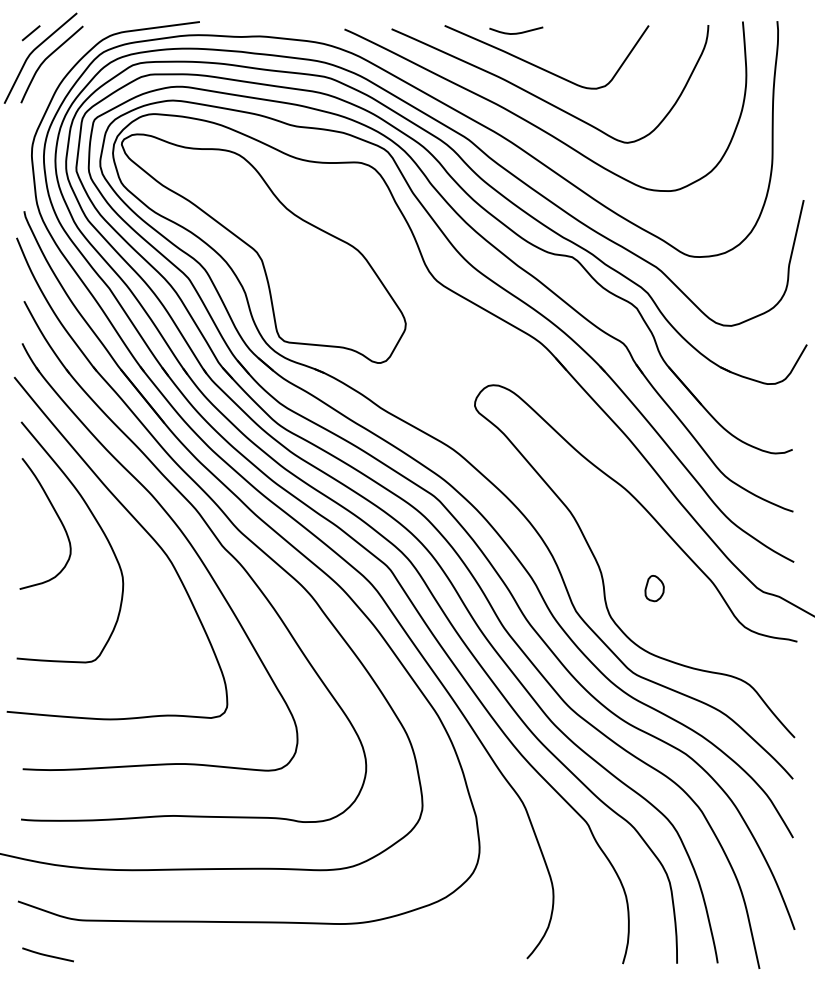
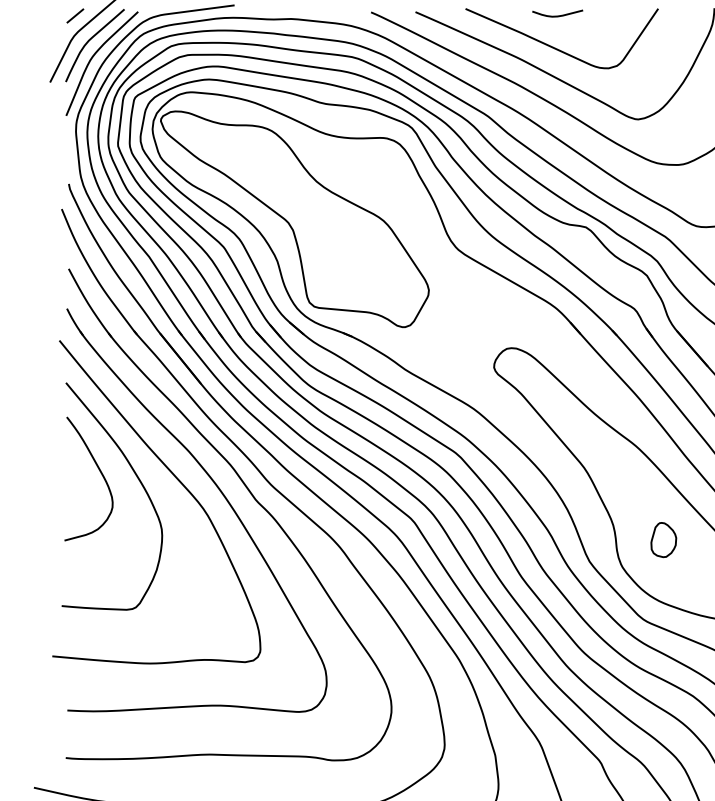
curve: (516, 32) -> (557, 15), moved
curve: (49, 78) -> (92, 58), added
part: (654, 588) -> (663, 539), size x1.43

